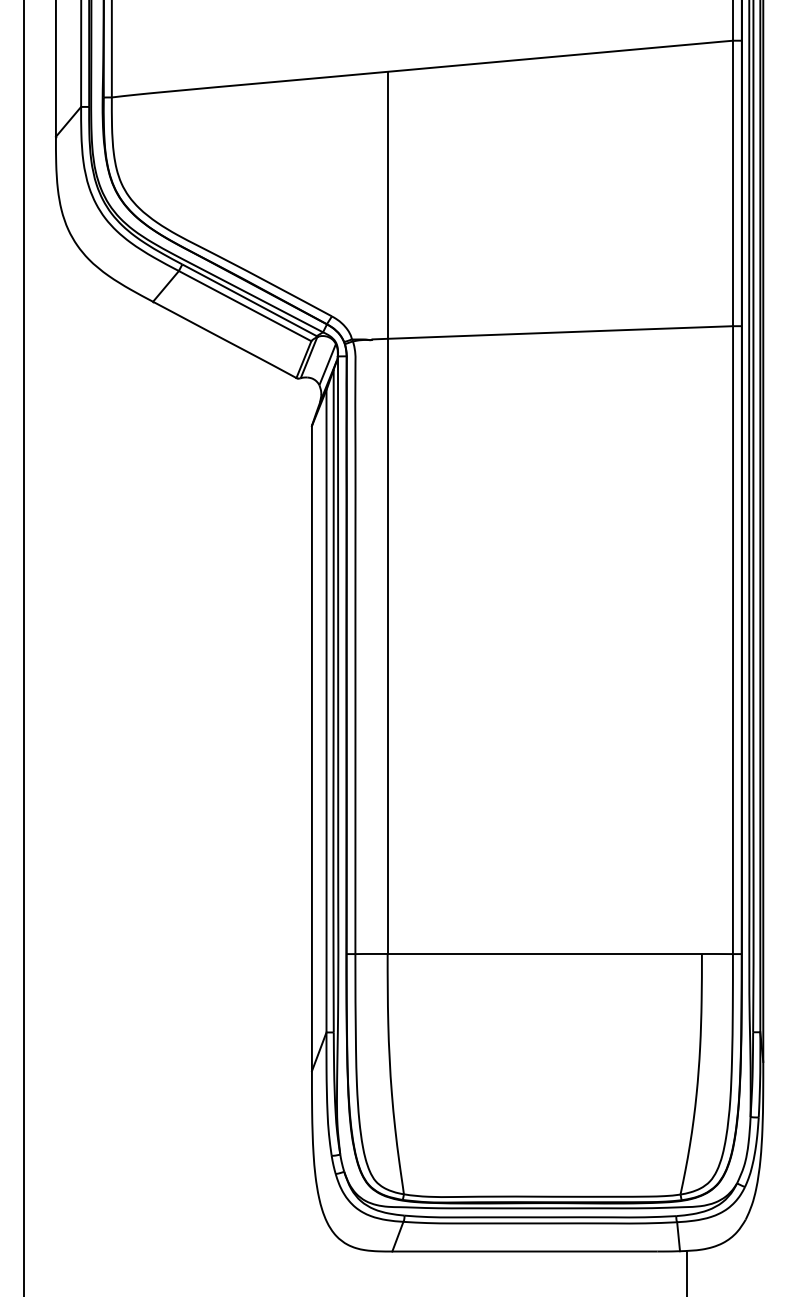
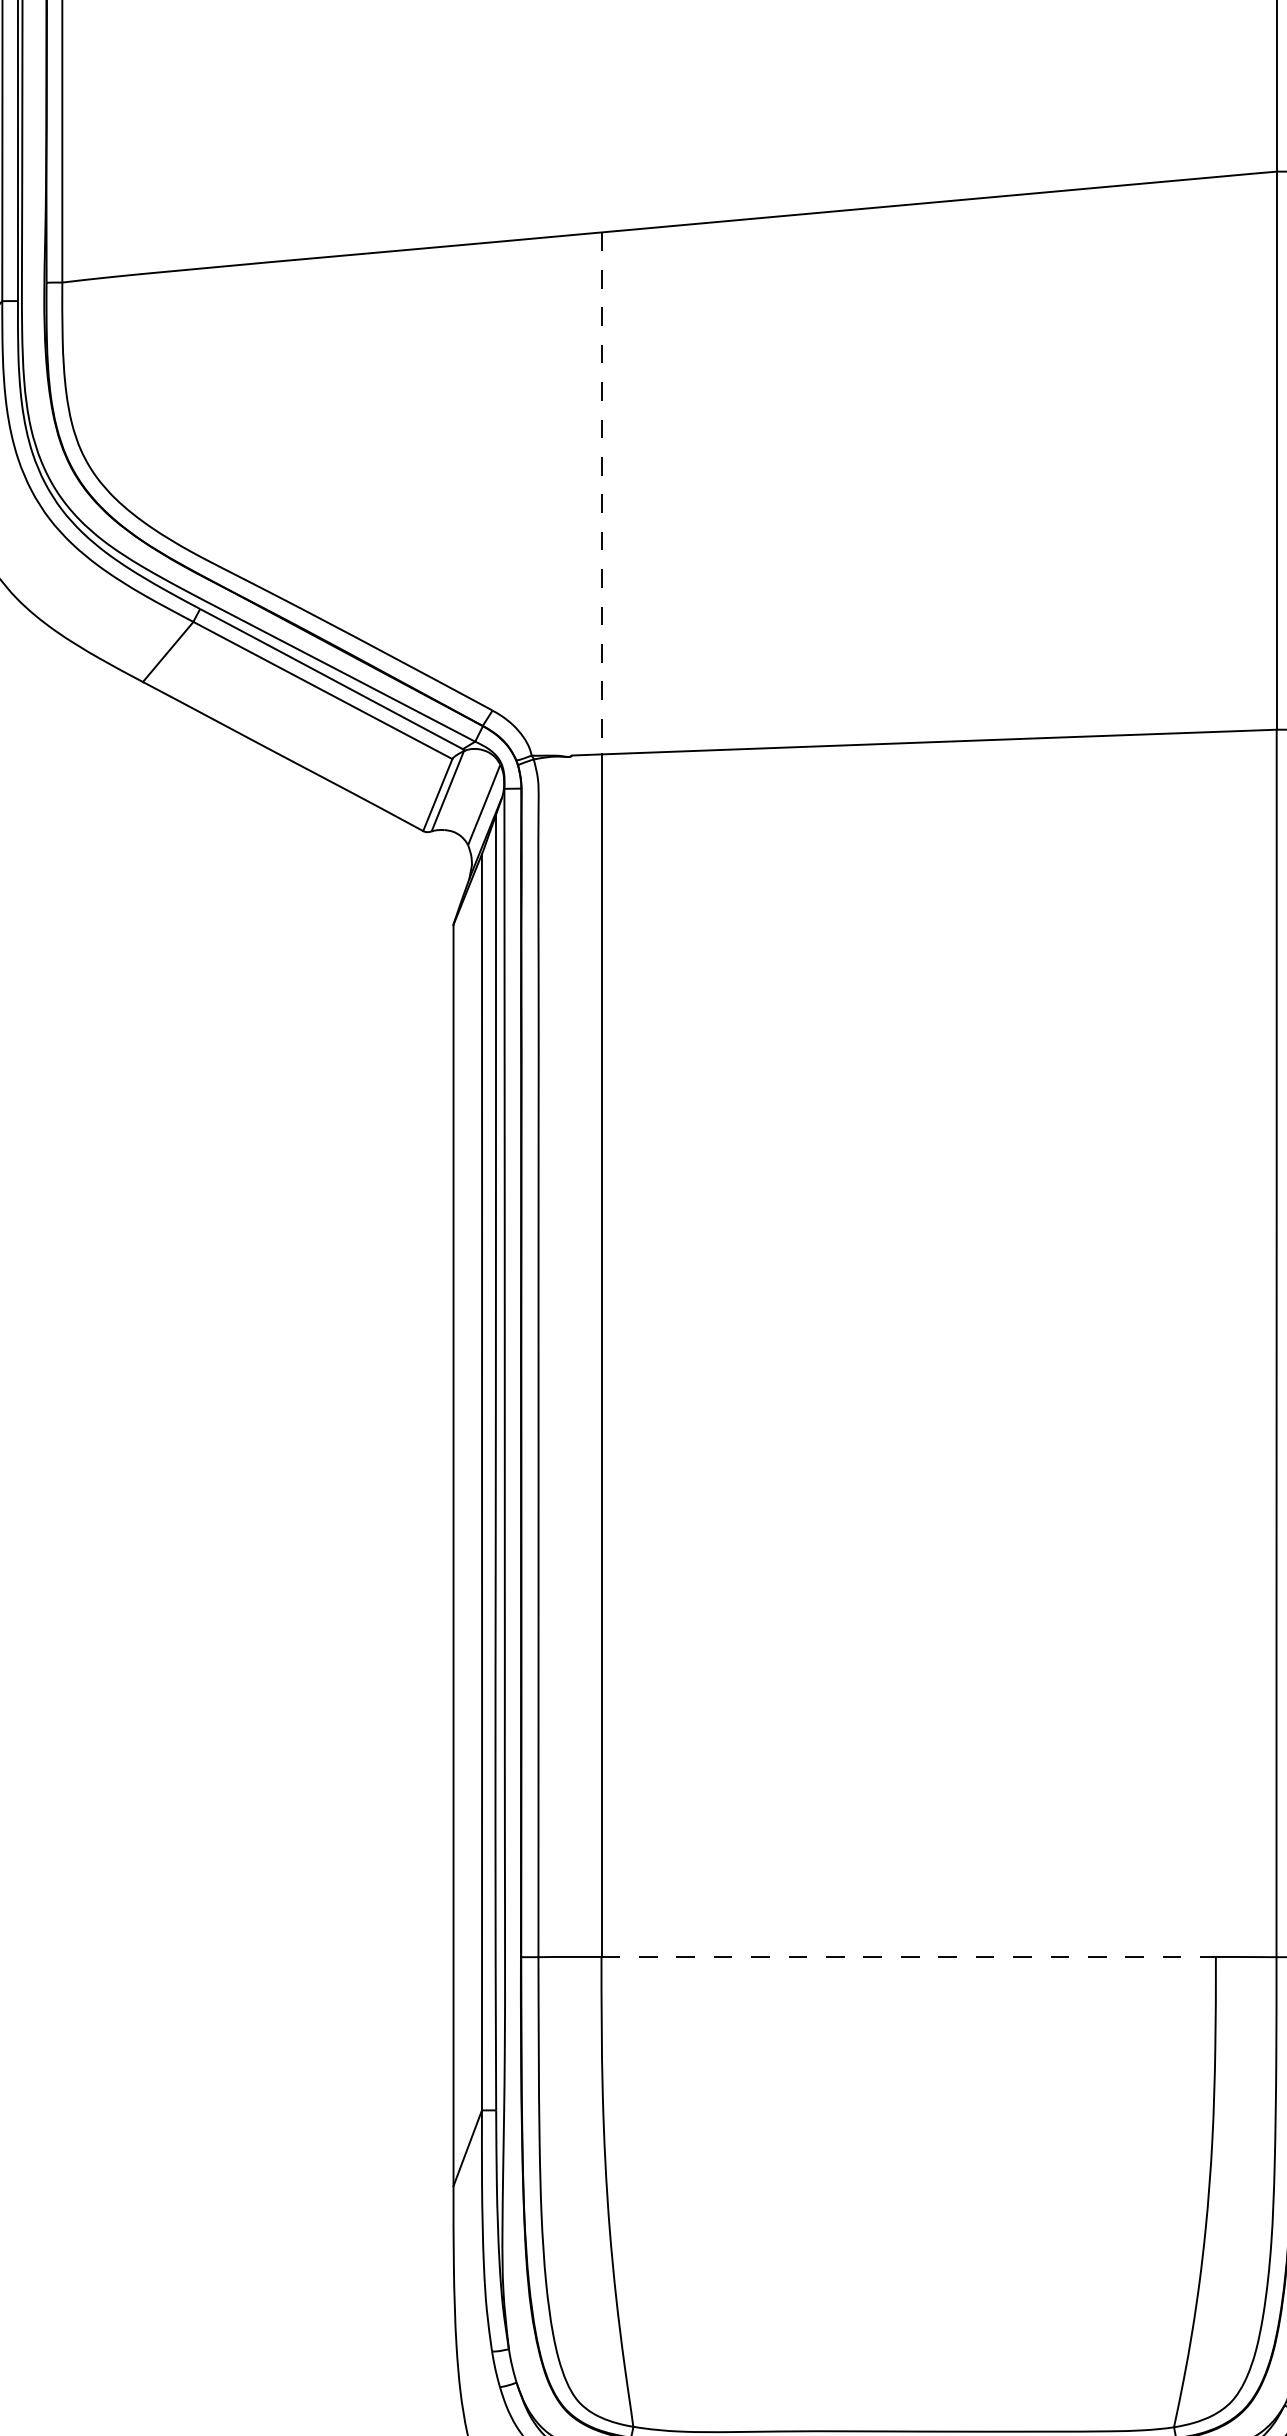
line: (387, 205) -> (601, 493), solid -> dashed
line: (546, 953) -> (912, 1956), solid -> dashed

